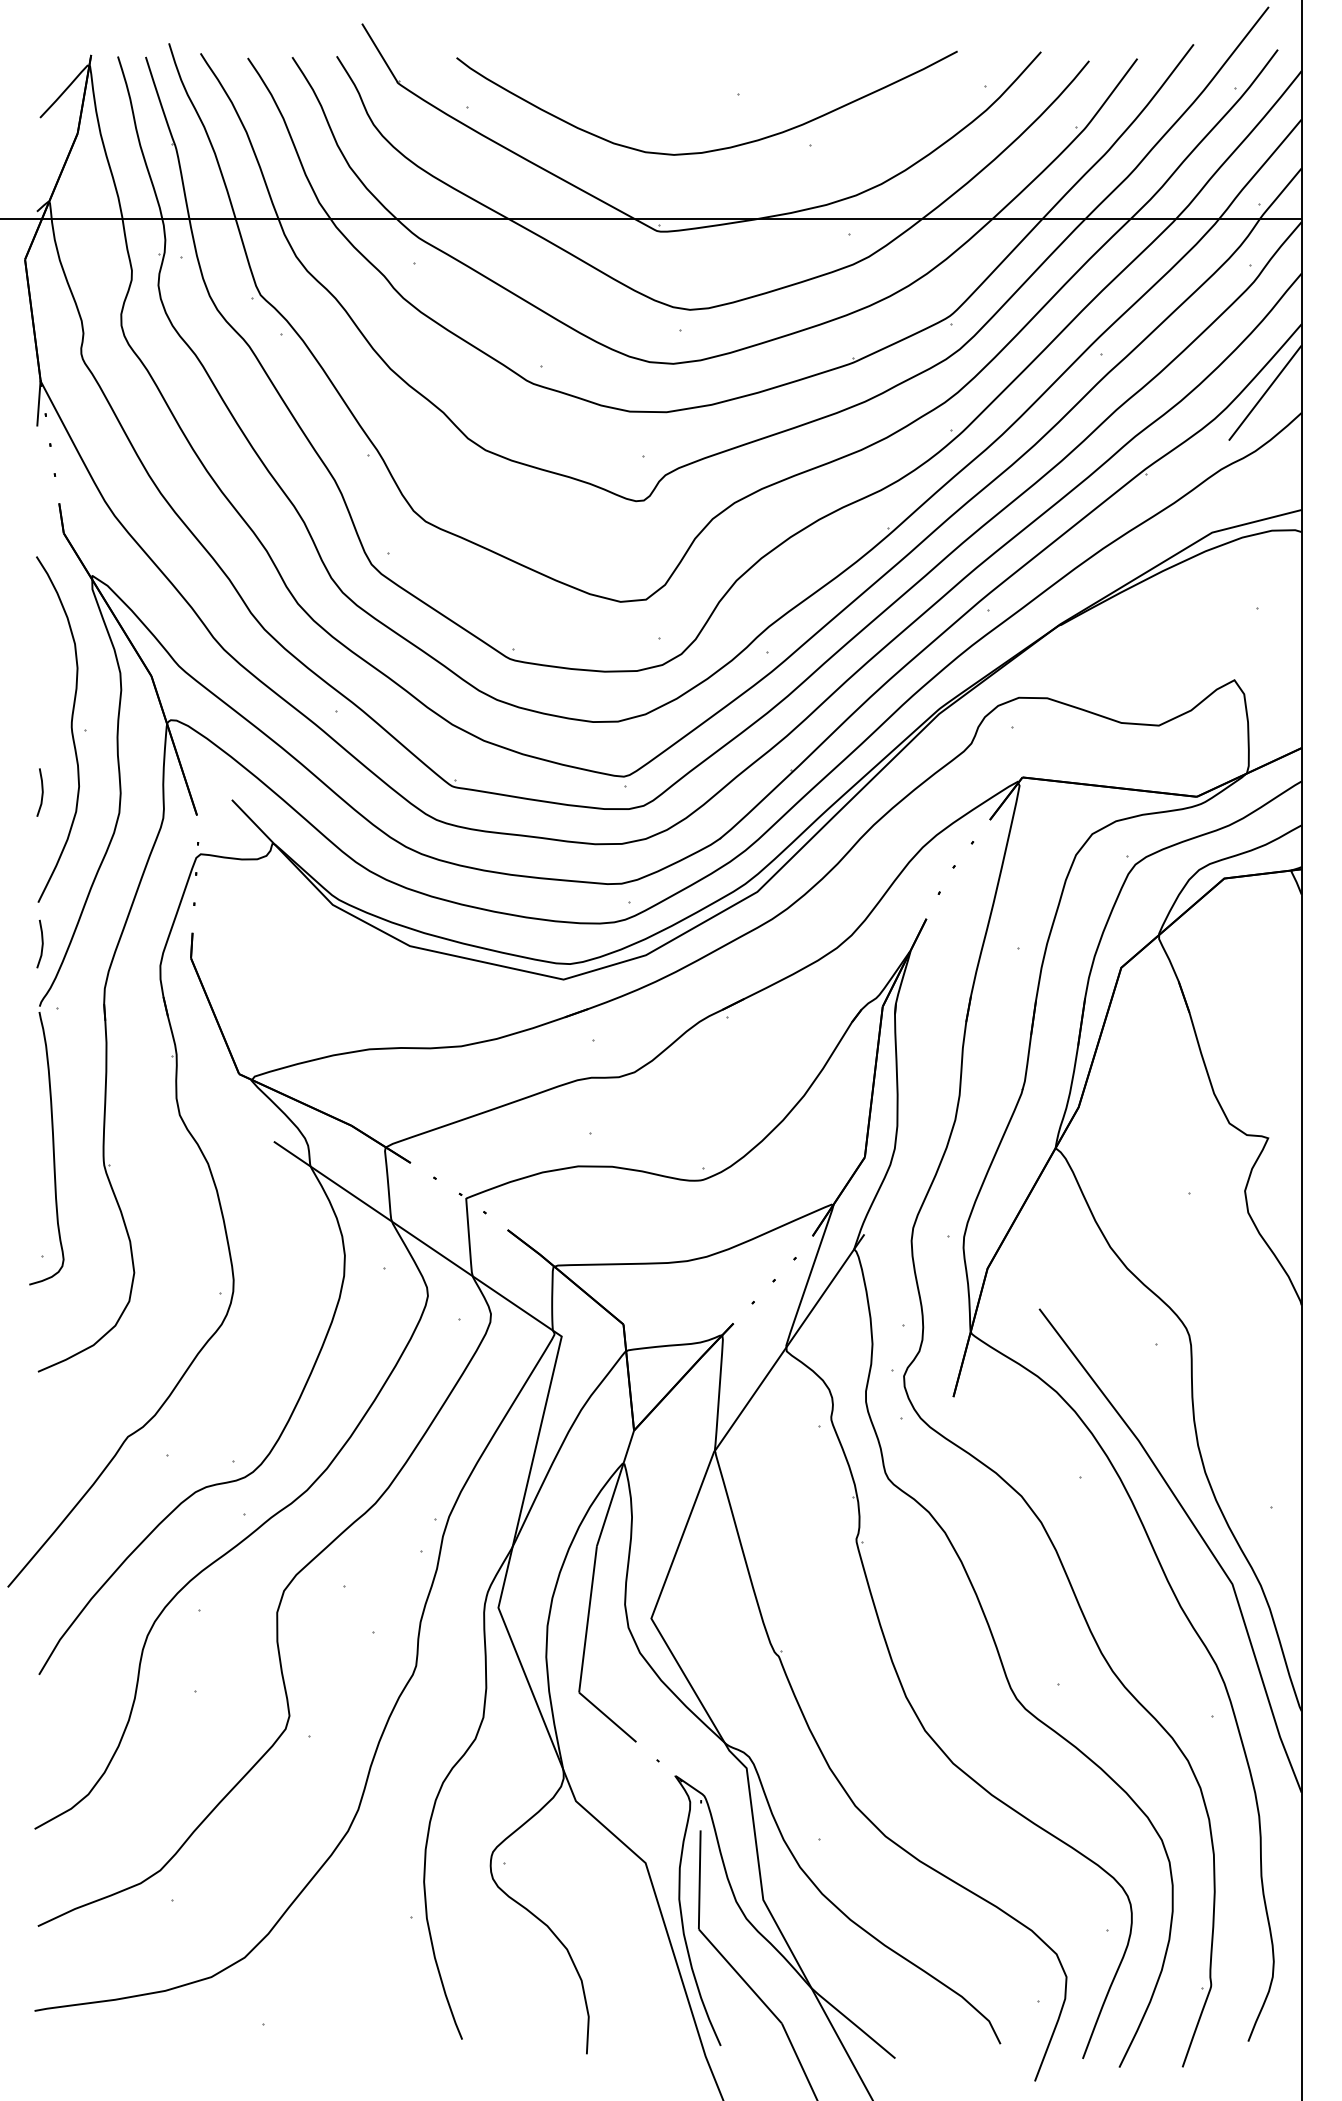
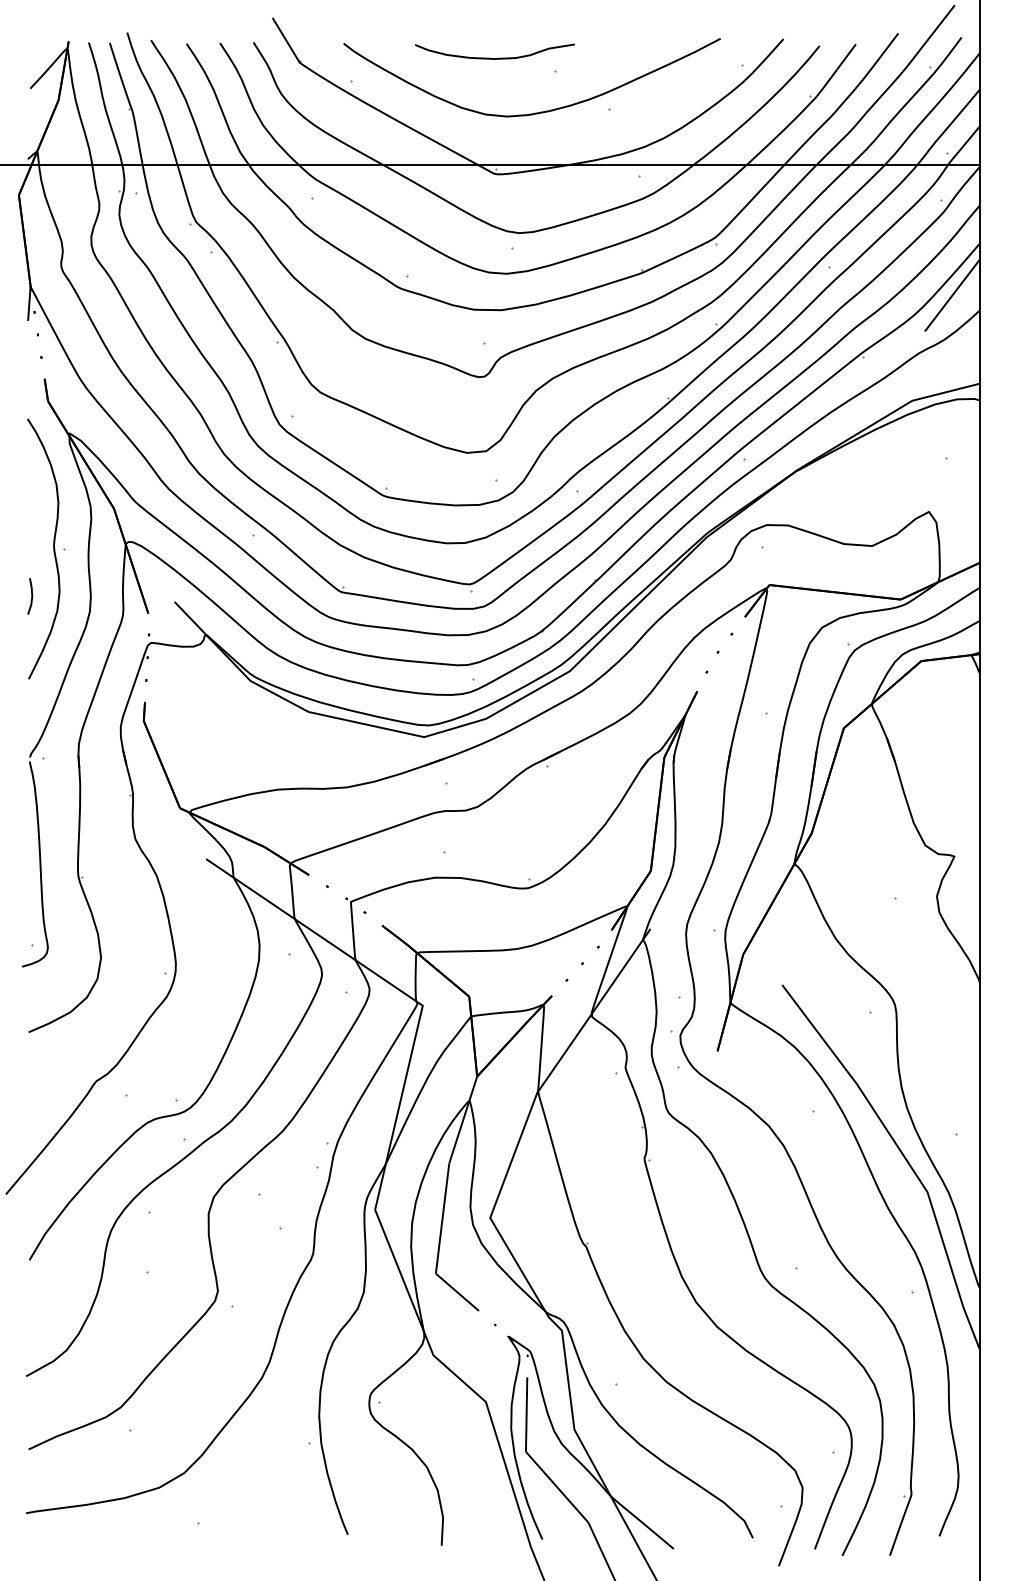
curve: (657, 77) -> (494, 58), added
line: (41, 944) -> (31, 710), removed

